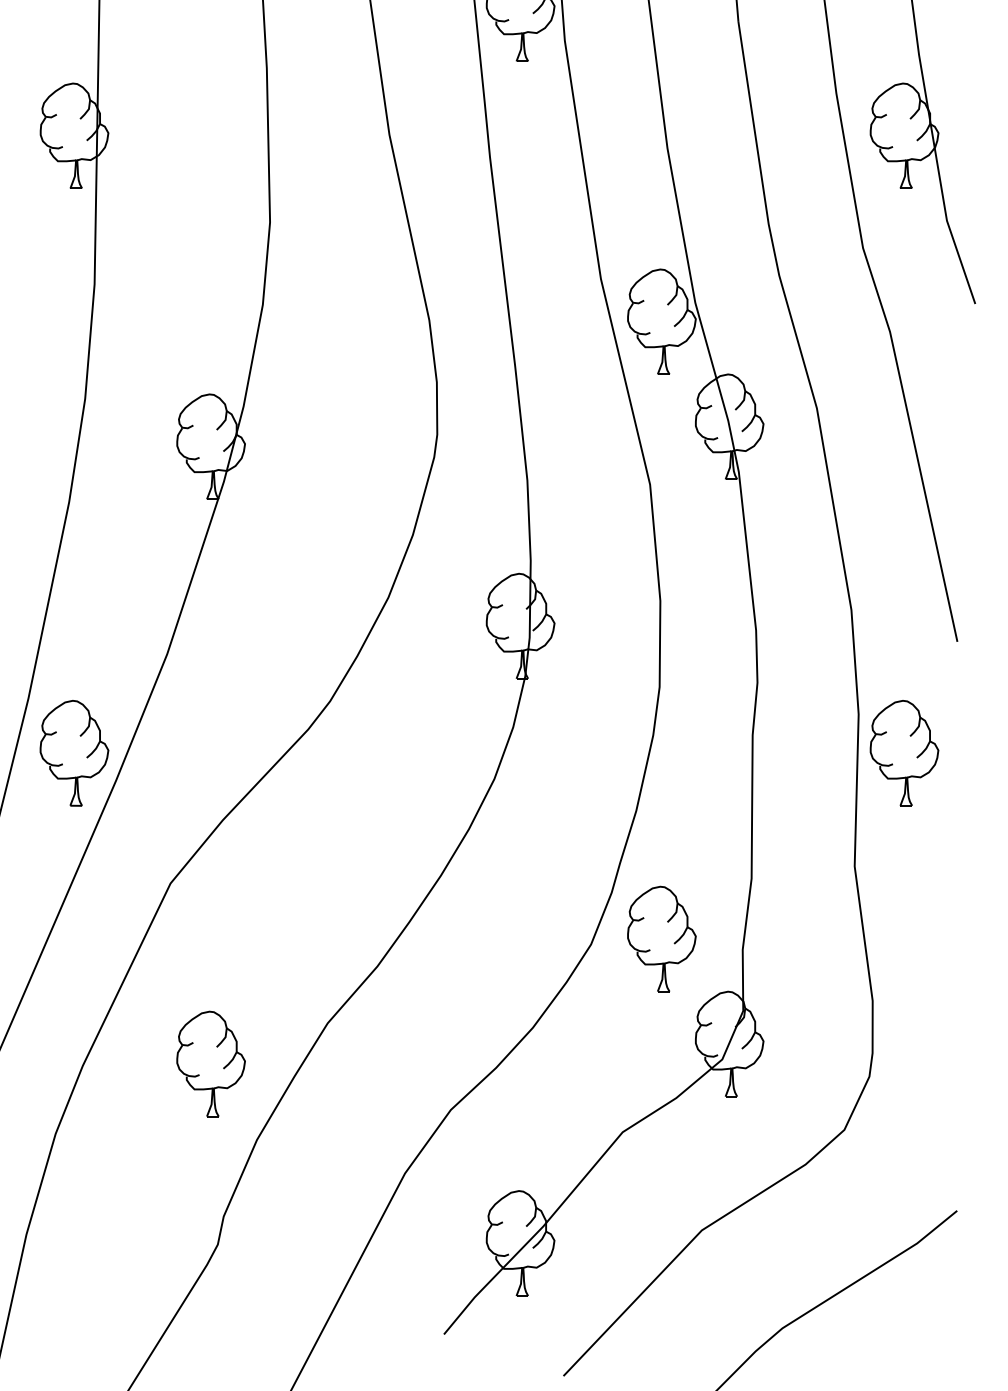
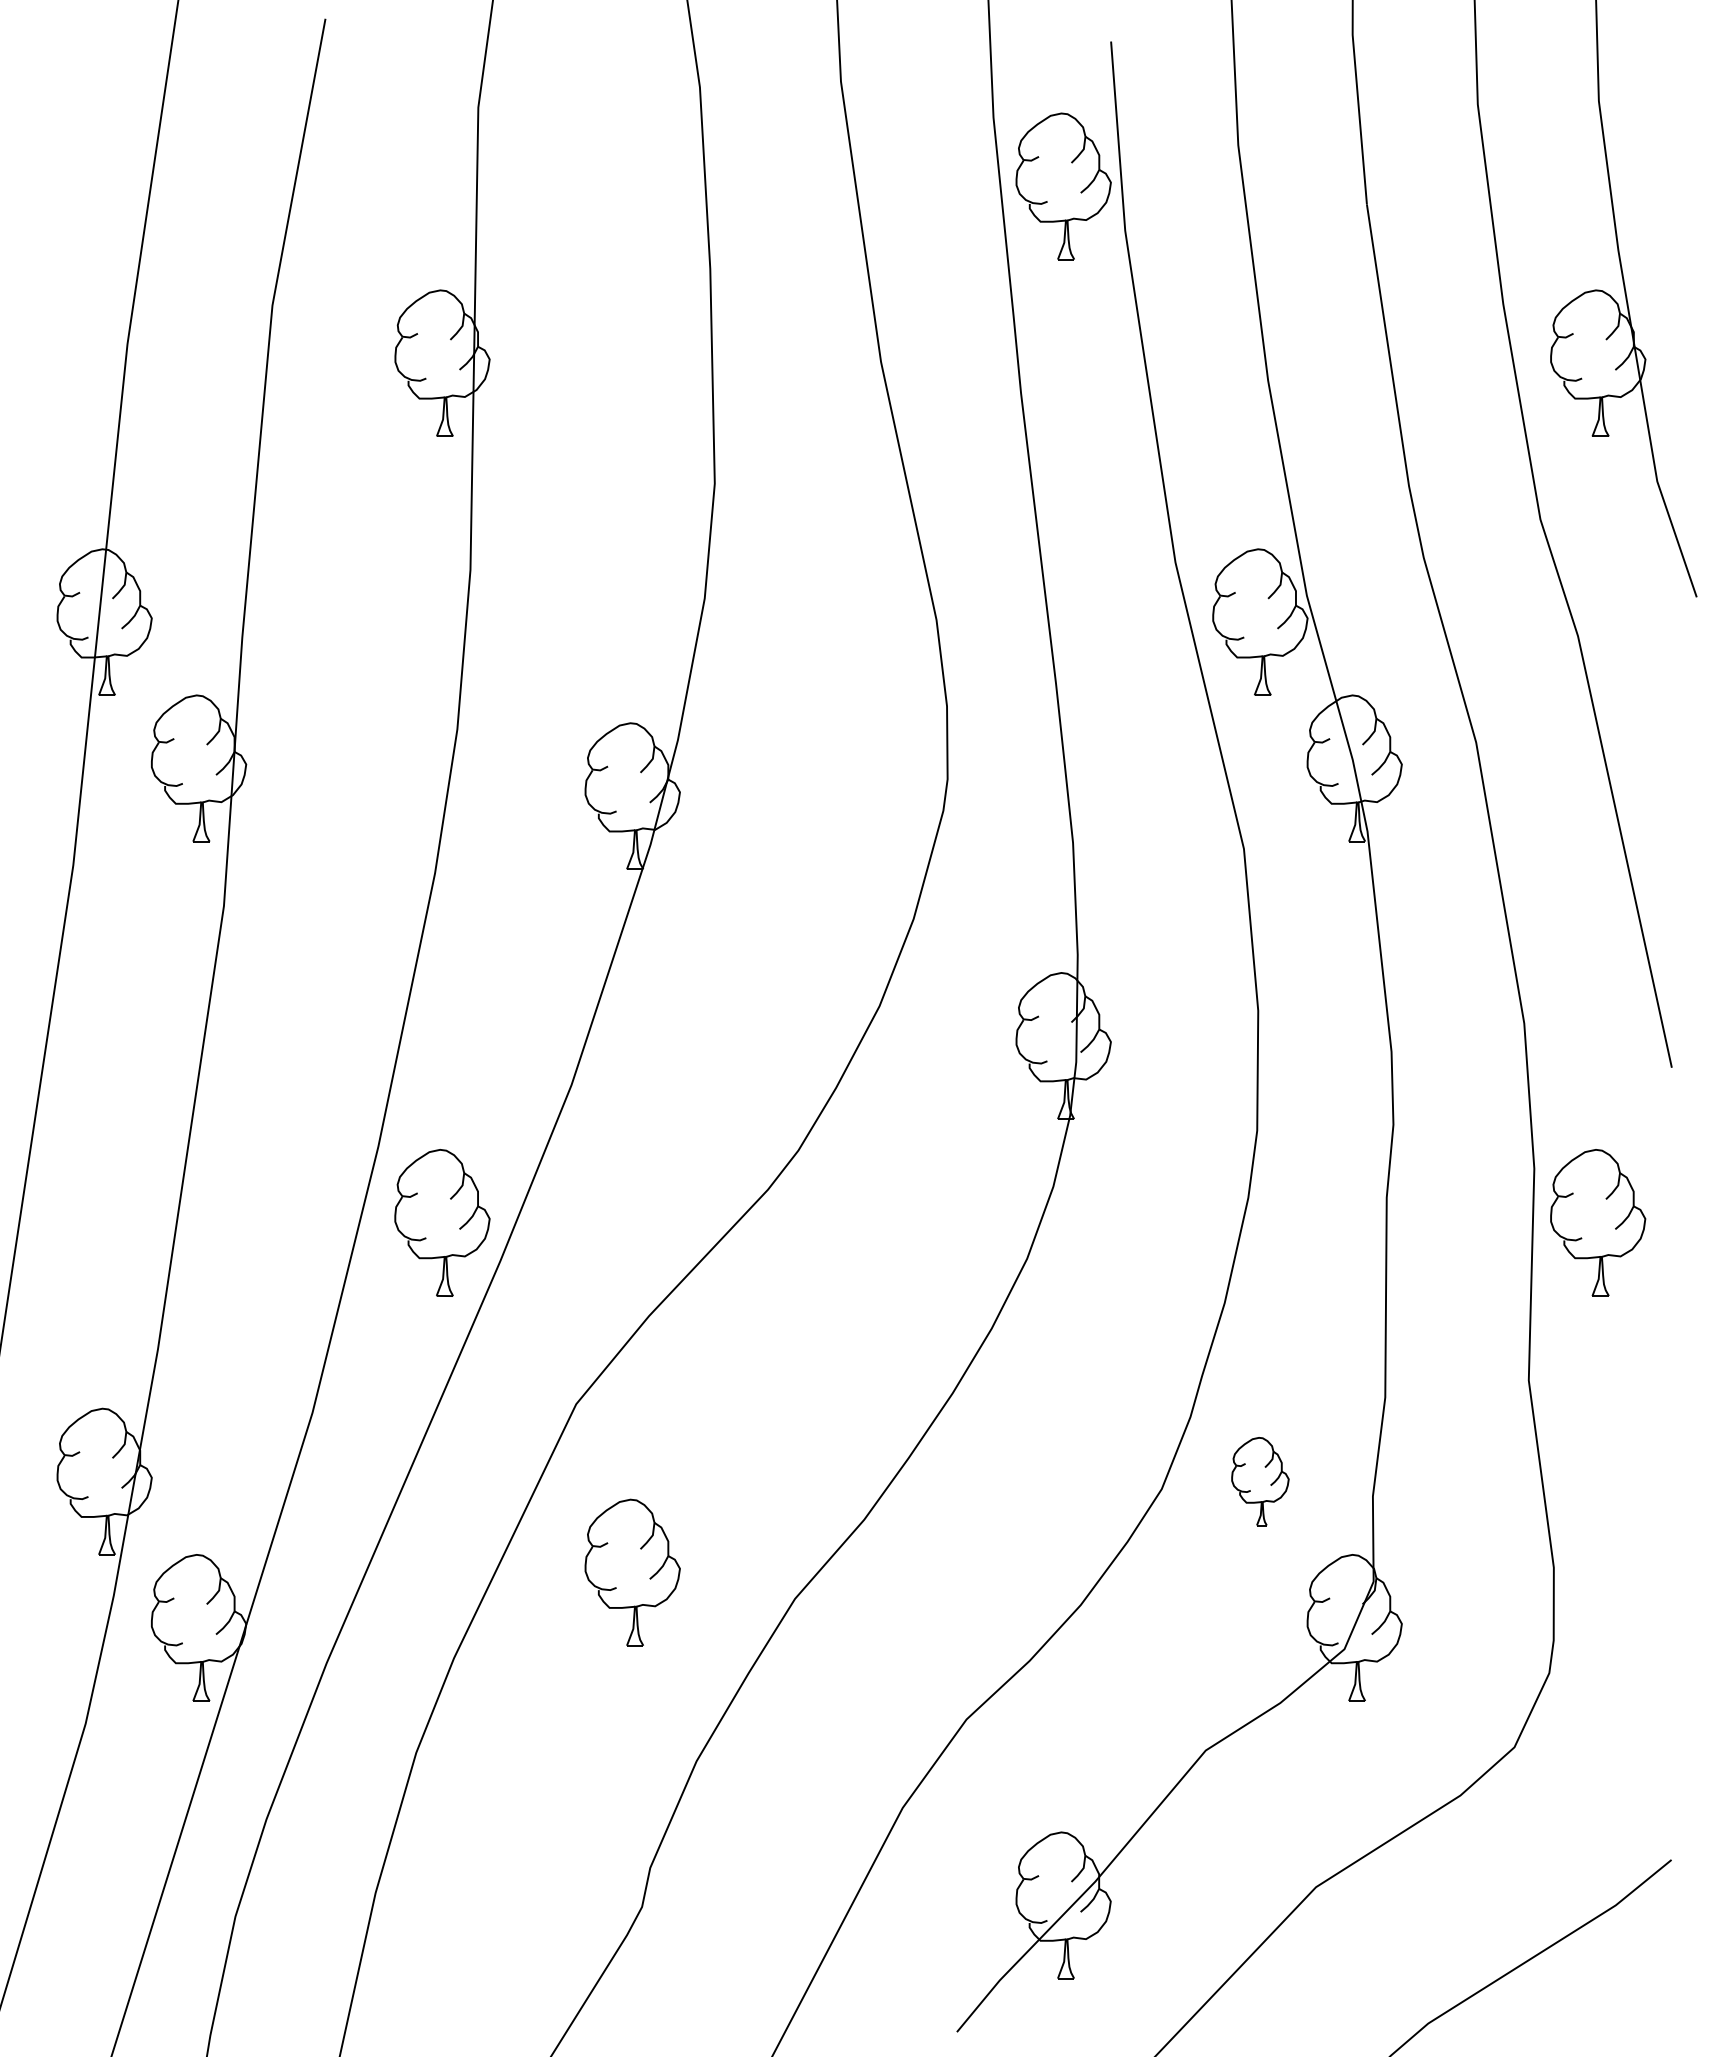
part: (662, 939) -> (1260, 1481), size x0.6
part: (210, 1063) -> (632, 1572), moved

